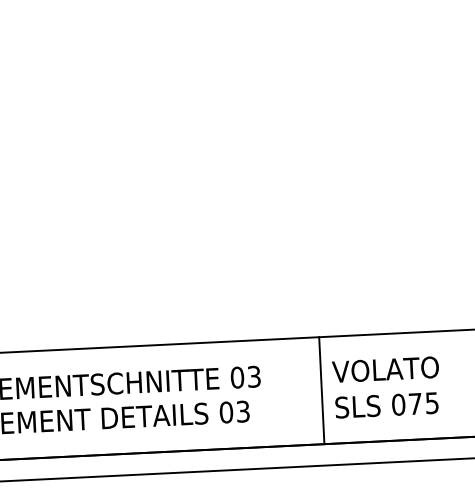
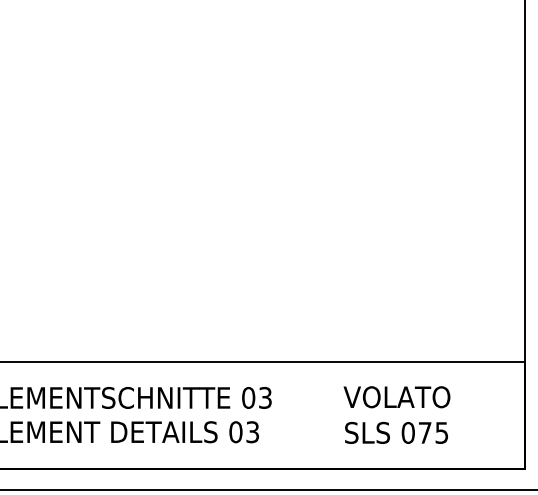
line: (322, 390) -> (332, 414), removed

